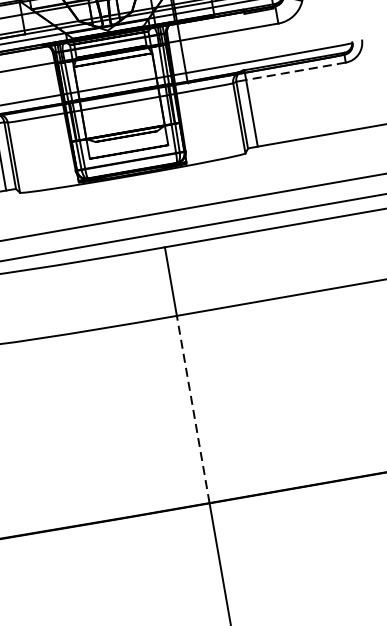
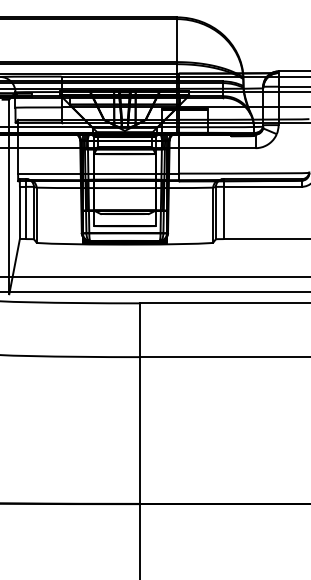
line: (295, 70) -> (262, 186), dashed -> solid
line: (193, 409) -> (139, 430), dashed -> solid

